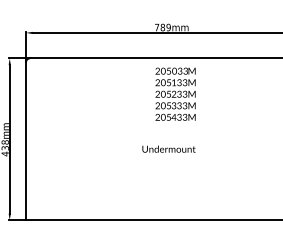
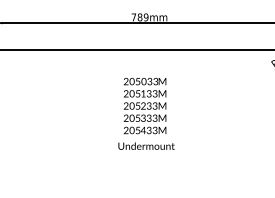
text: (175, 93) -> (144, 105), moved

